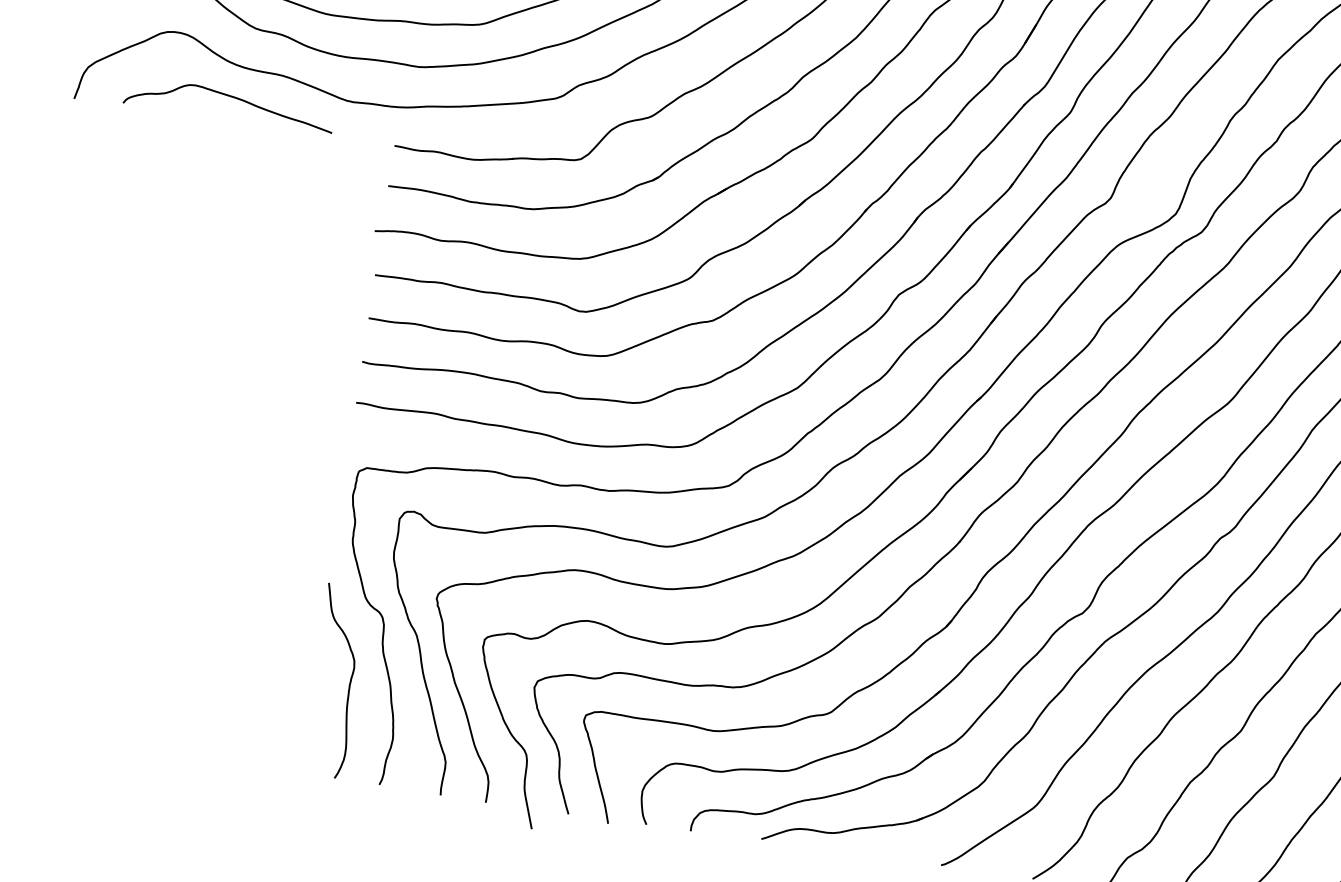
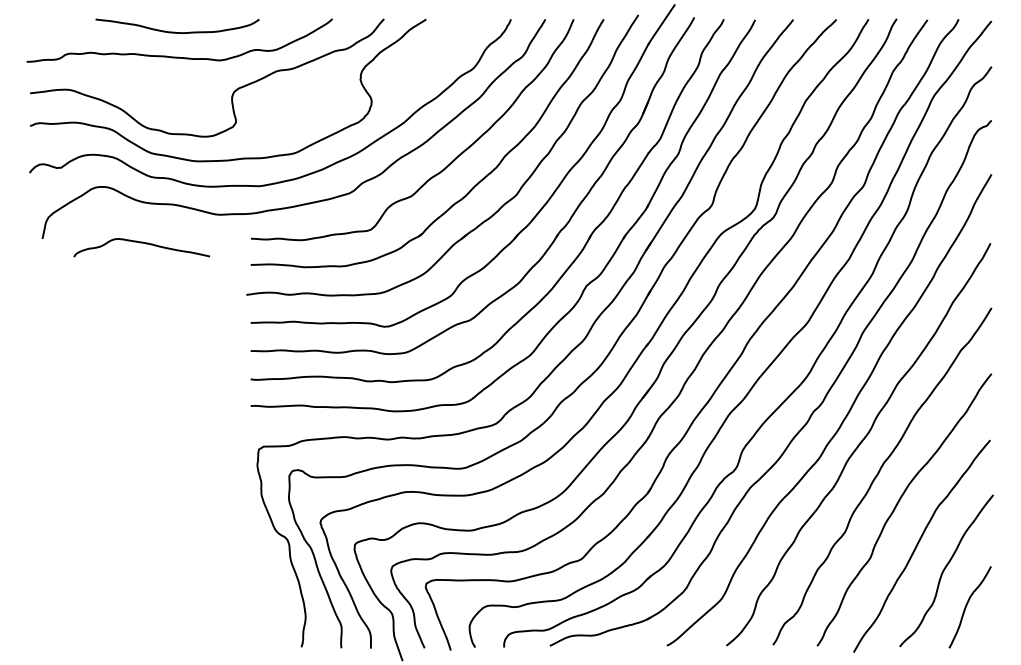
curve: (229, 97) -> (141, 243), moved
curve: (348, 683) -> (272, 585), removed

